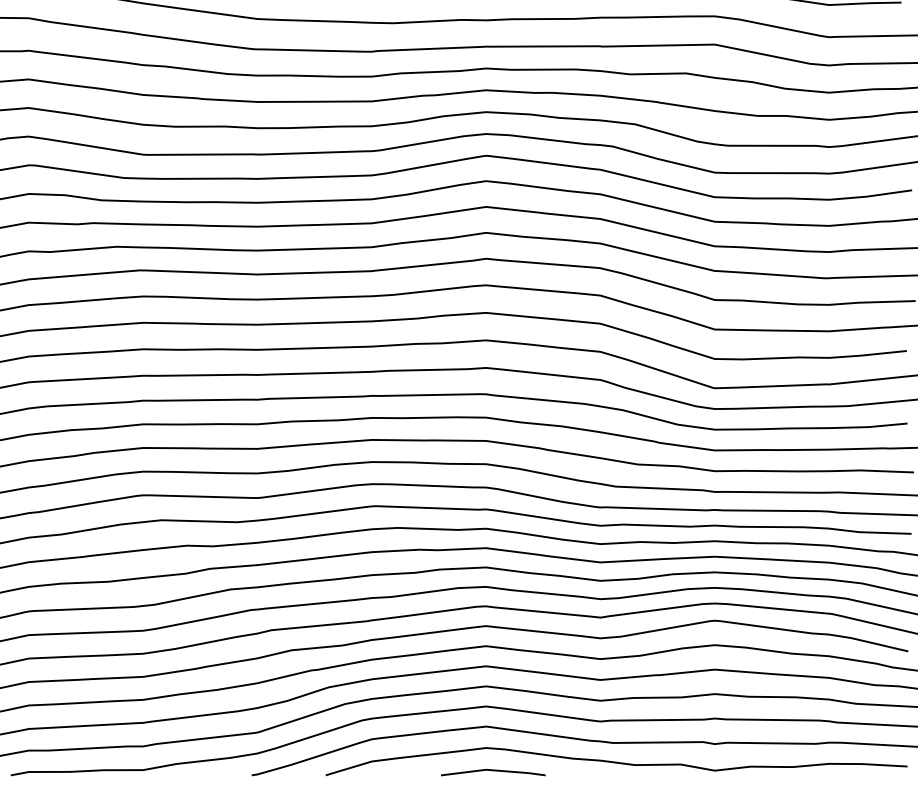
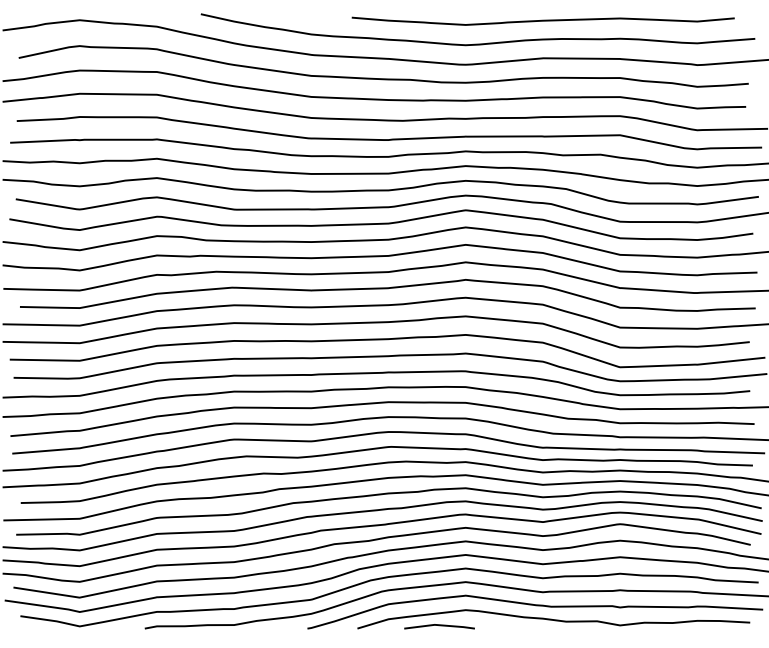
line: (493, 772) -> (439, 626), moved

